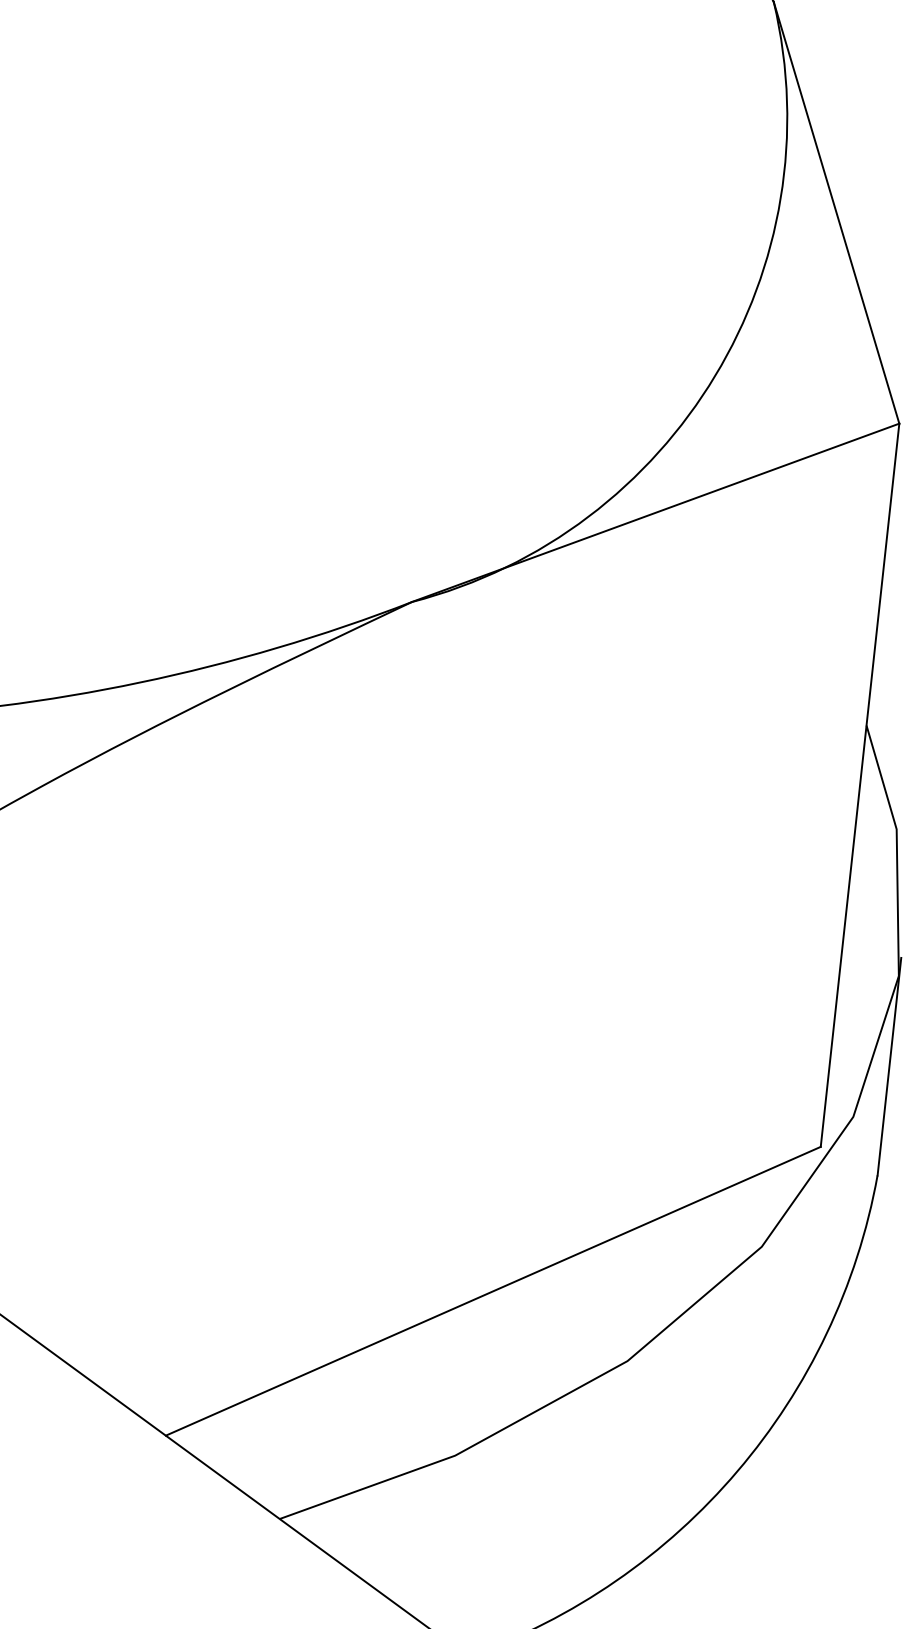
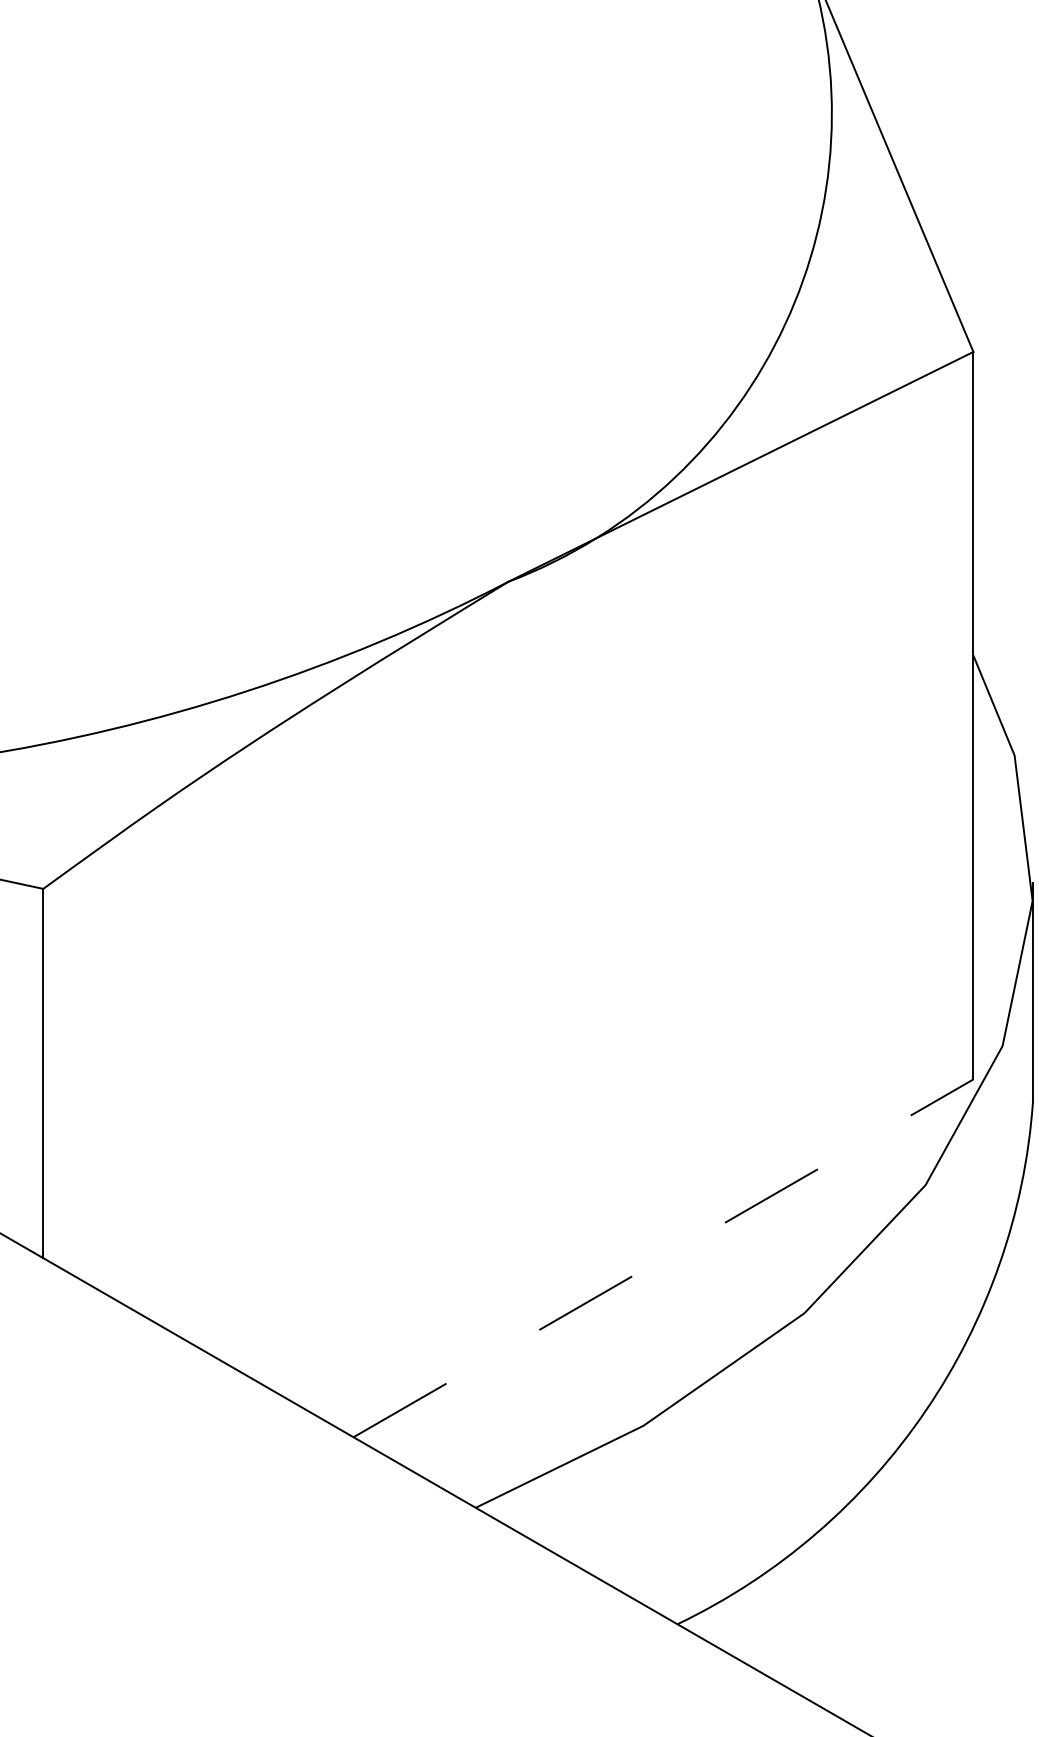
line: (493, 1291) -> (663, 1258), solid -> dashed

